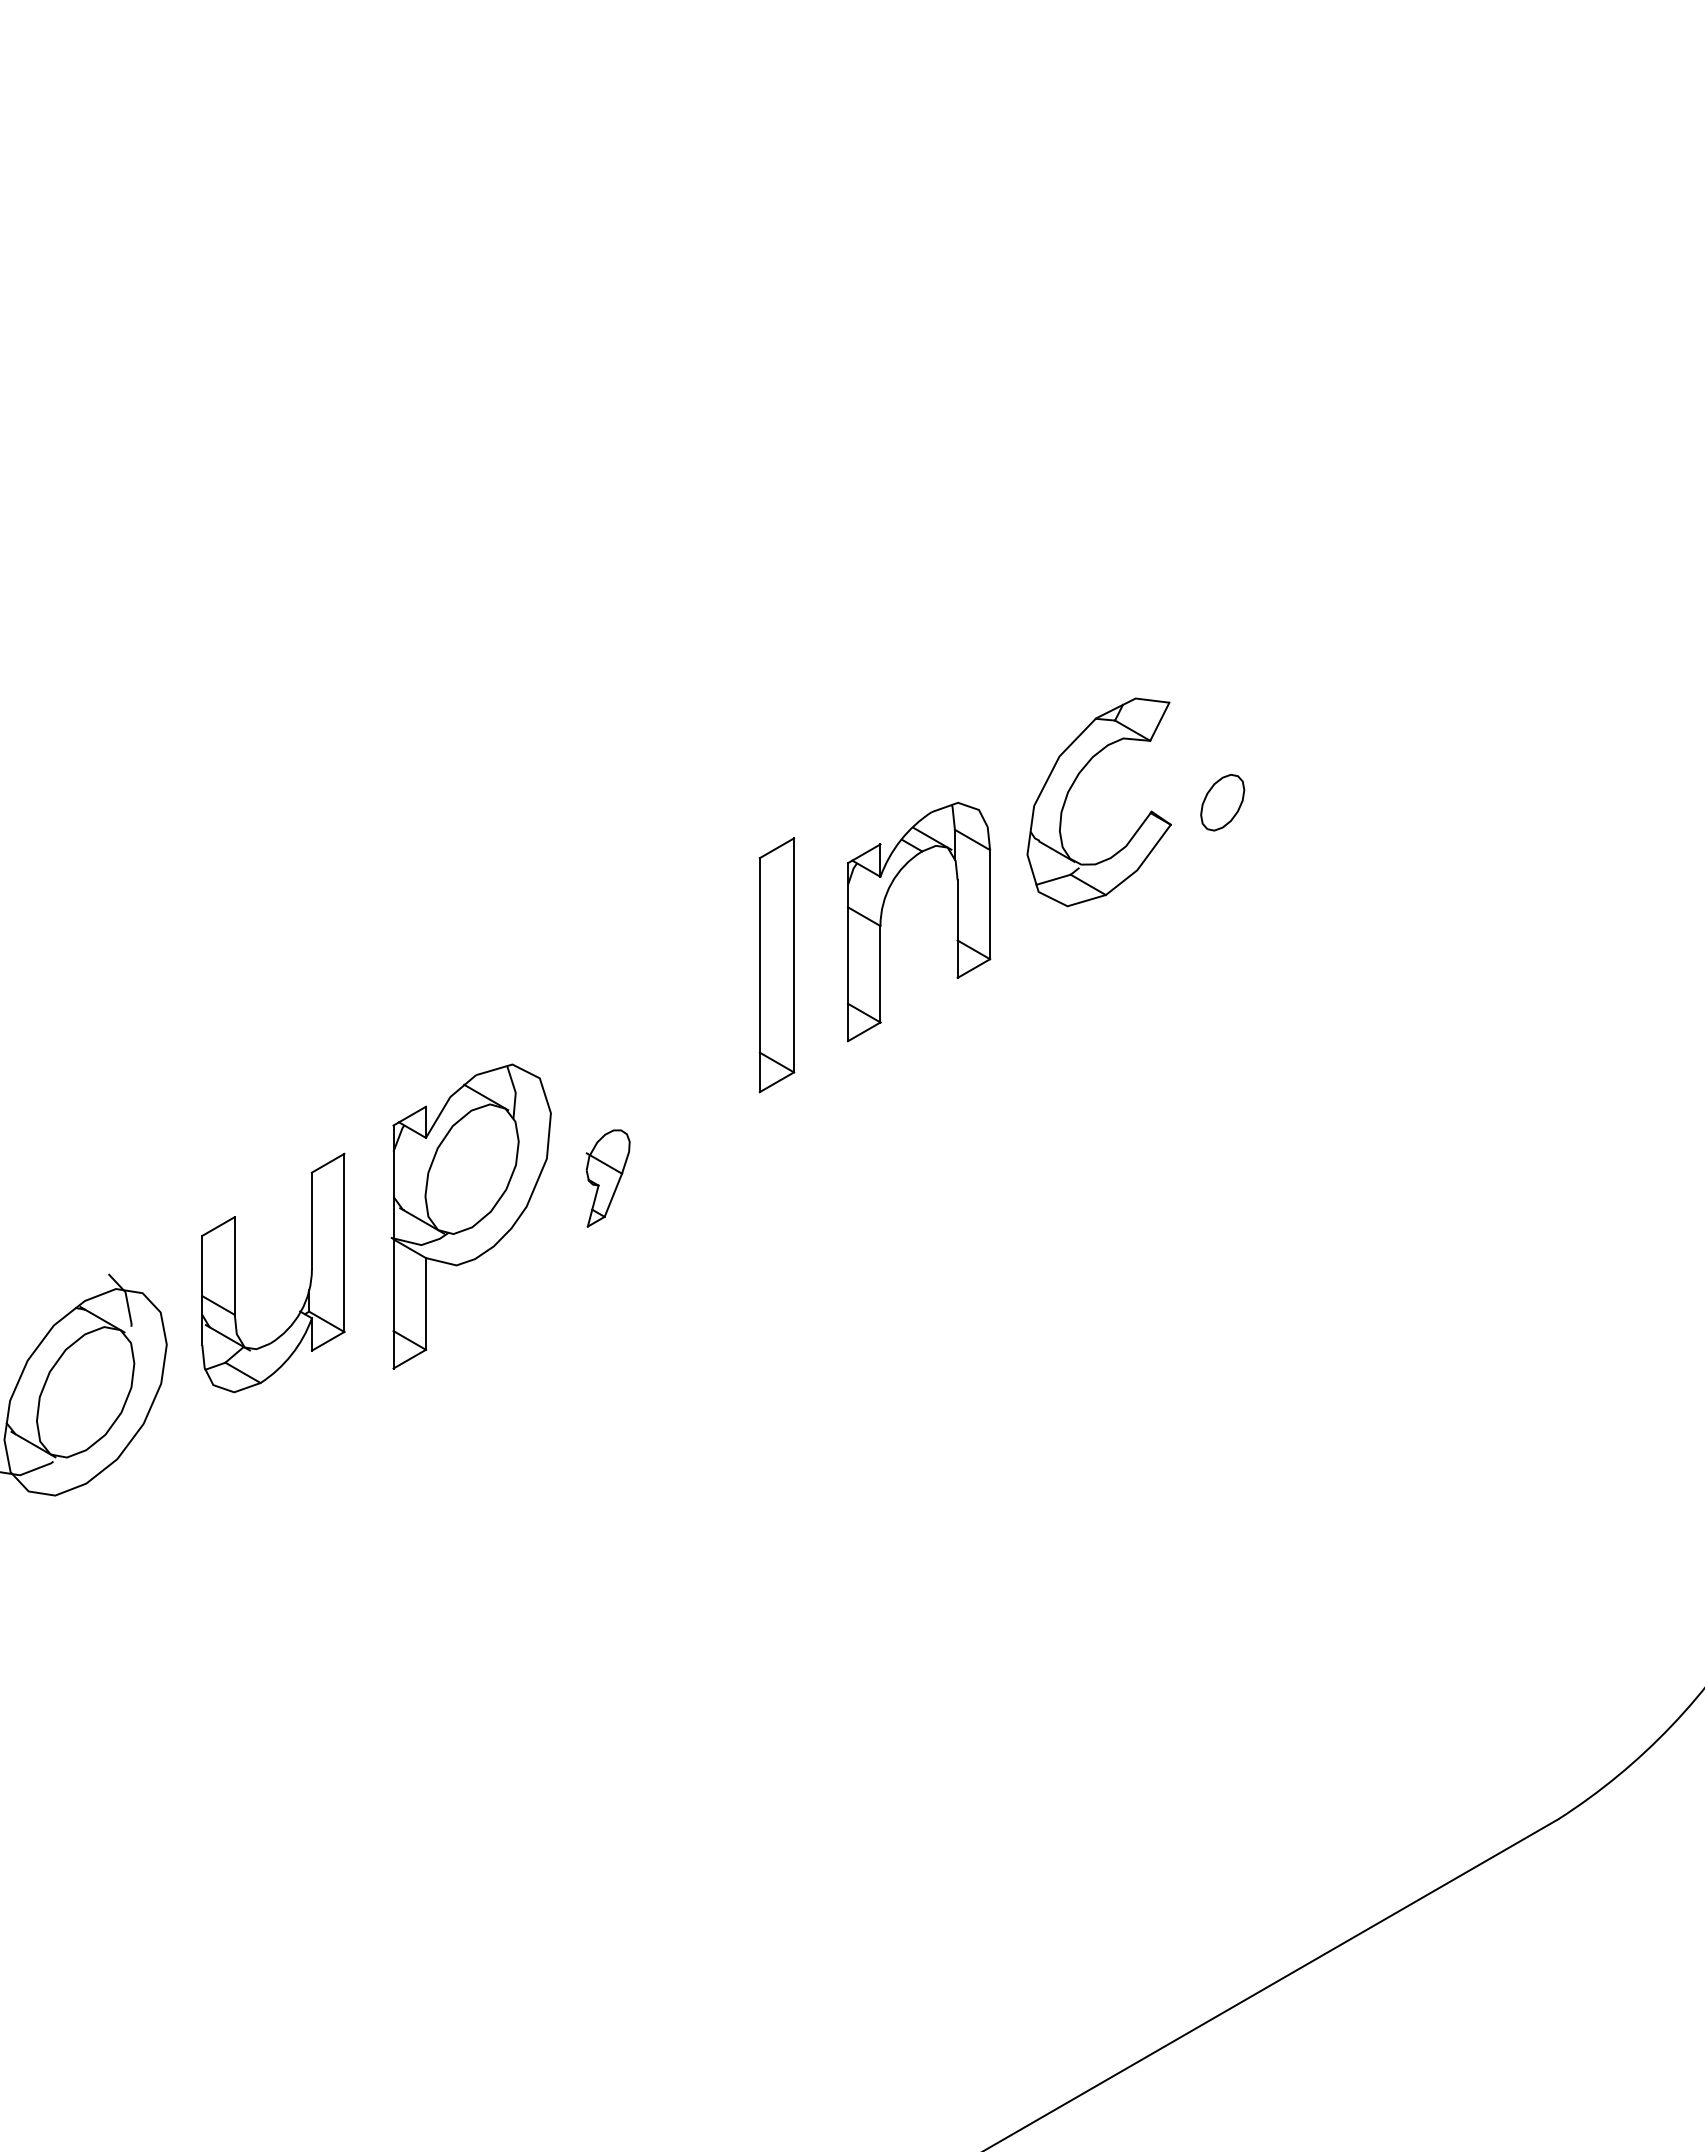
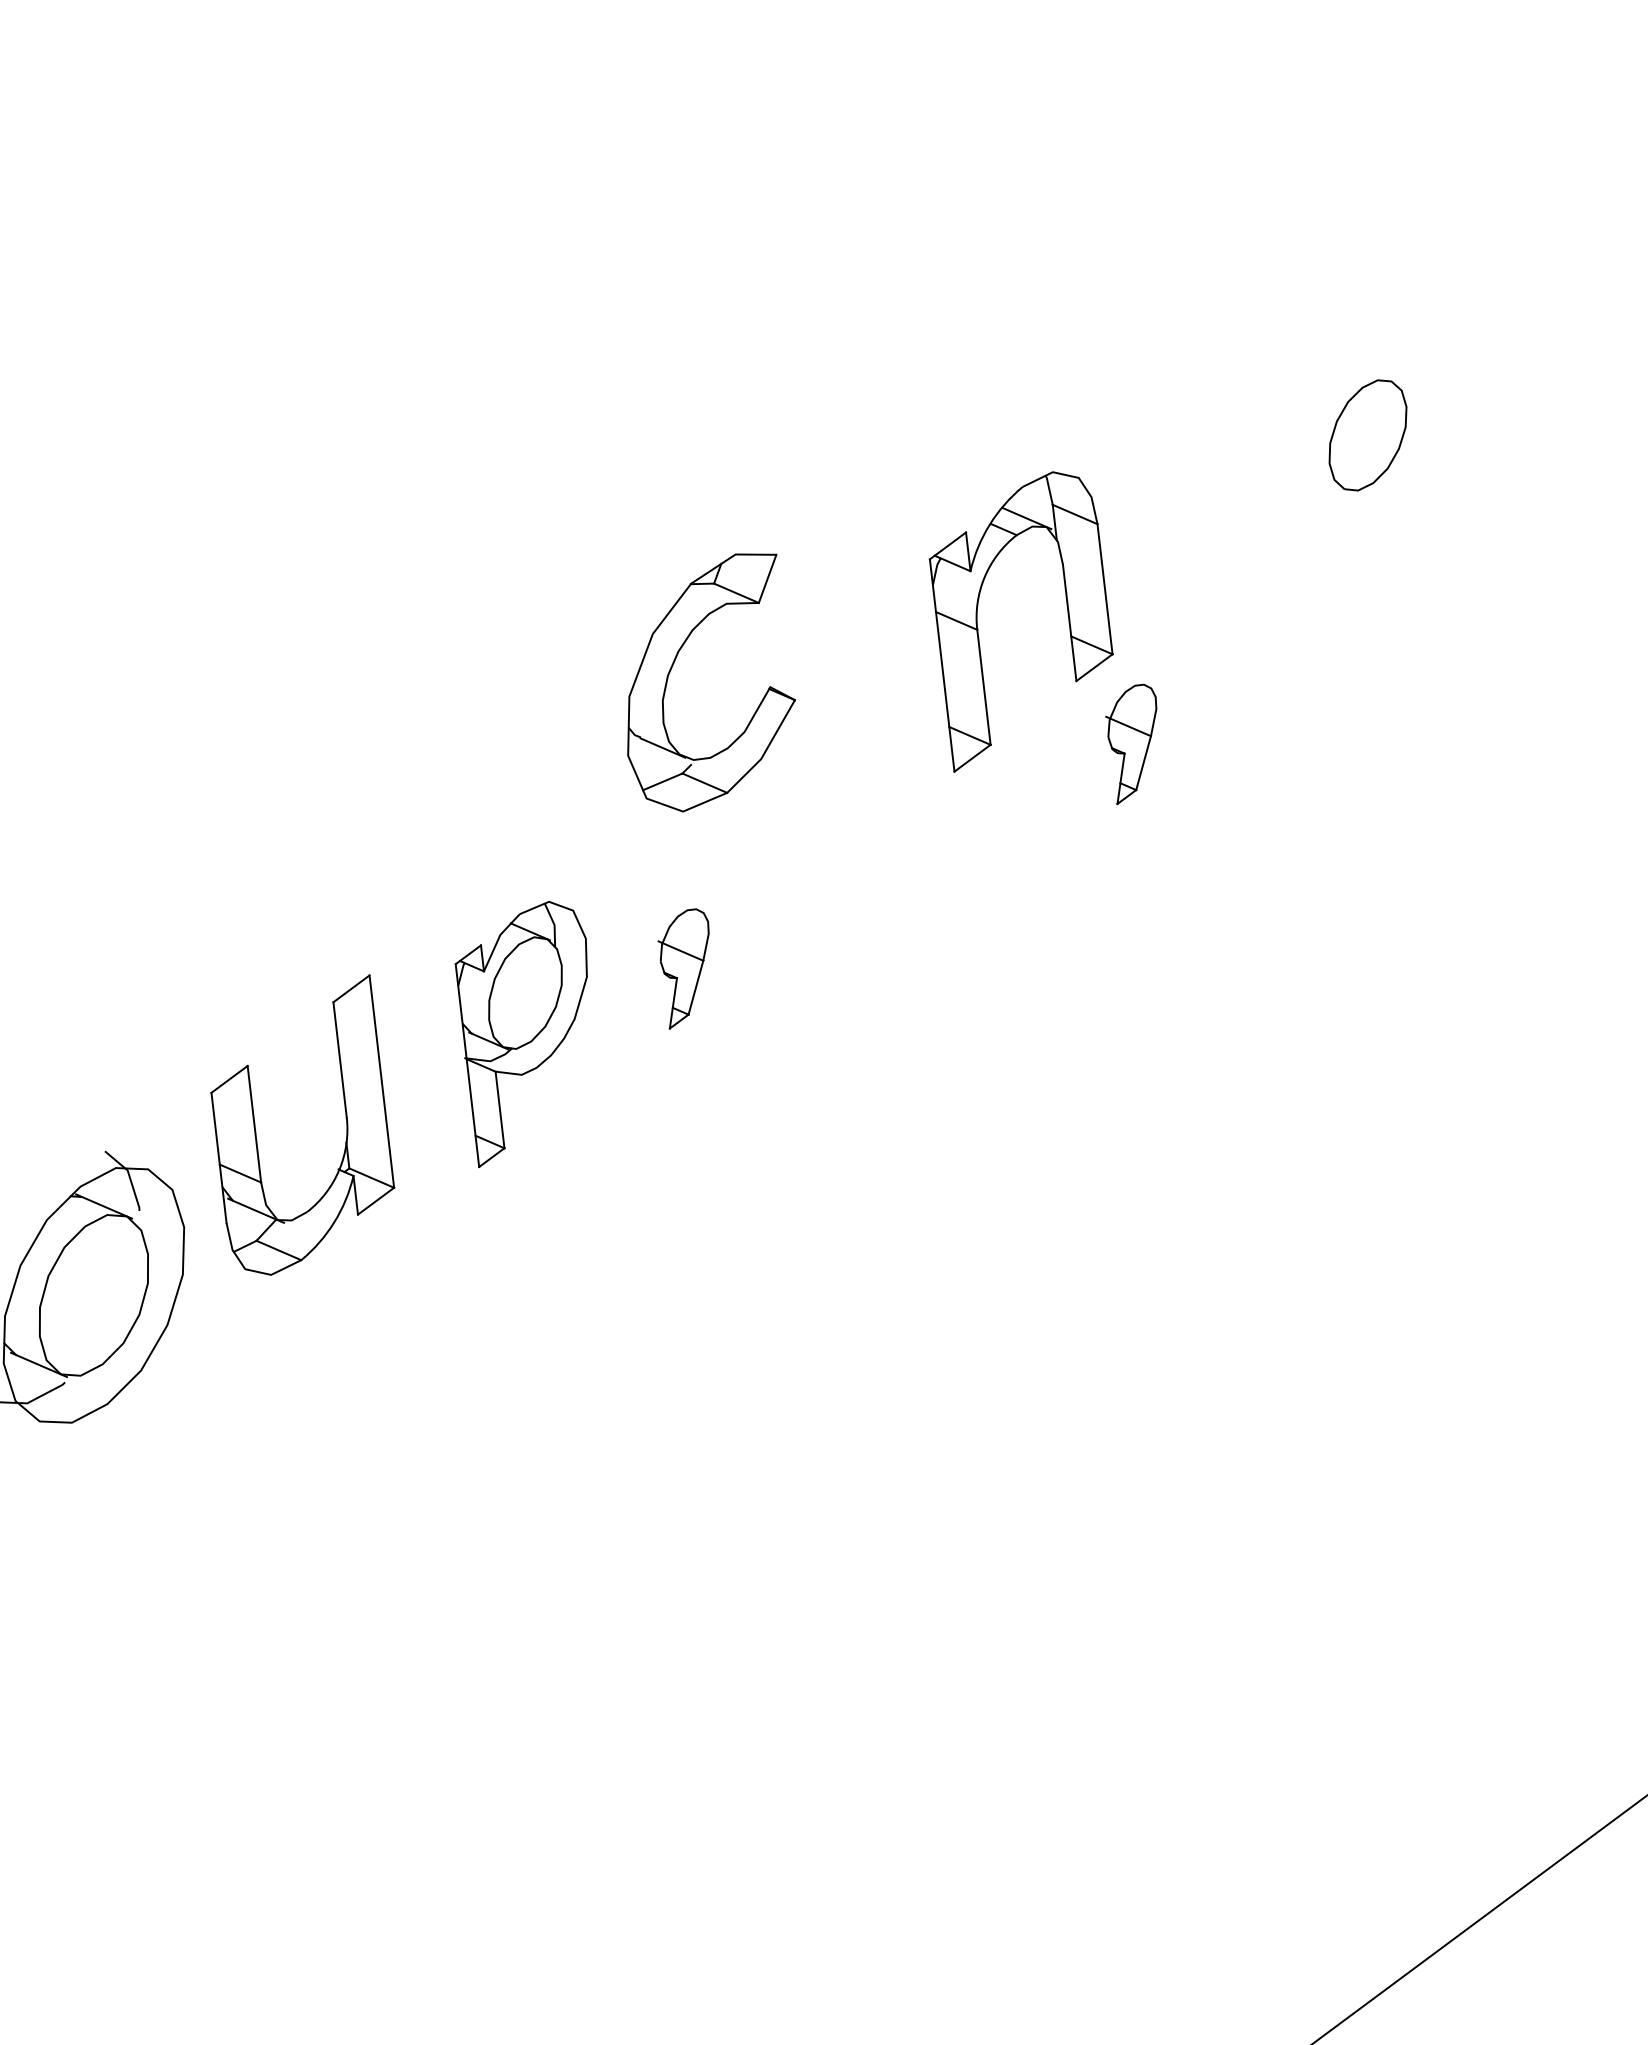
part: (1073, 785) -> (673, 666), moved
part: (1222, 802) -> (1368, 435), size x1.6
part: (776, 965) -> (858, 691), removed
part: (999, 1035) -> (1134, 743), added
part: (470, 1216) -> (528, 1032), size x0.7

